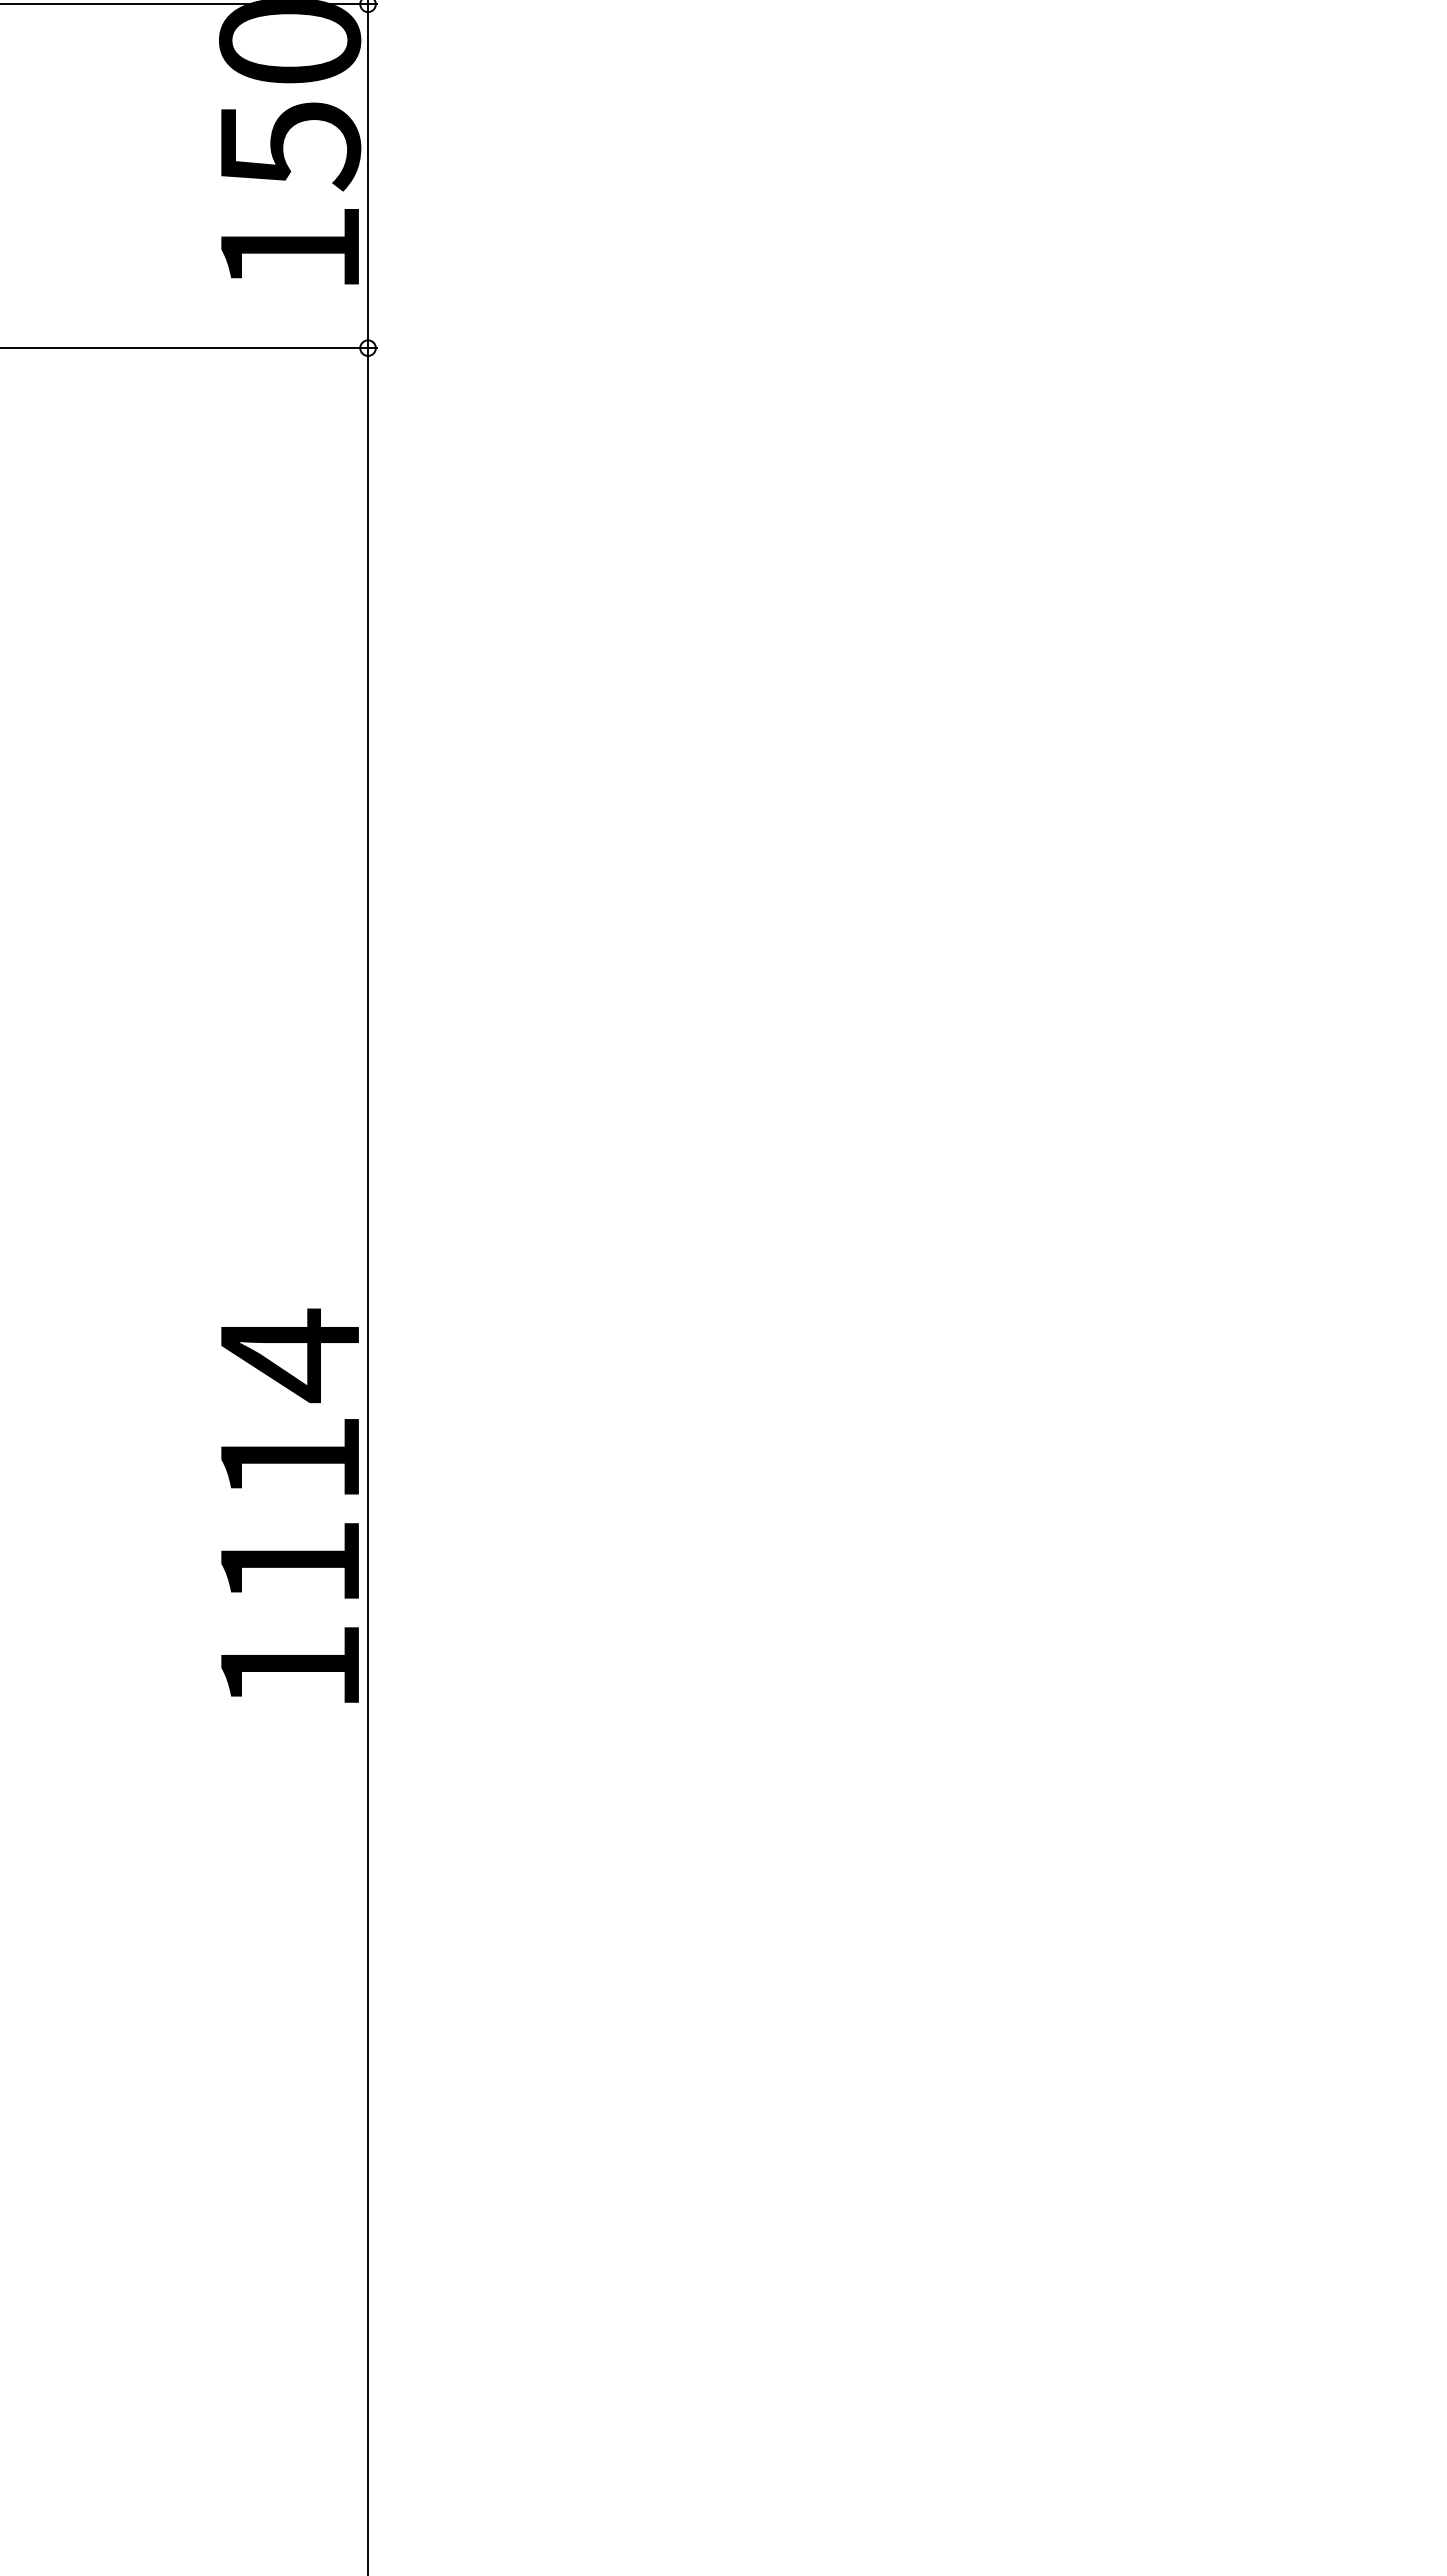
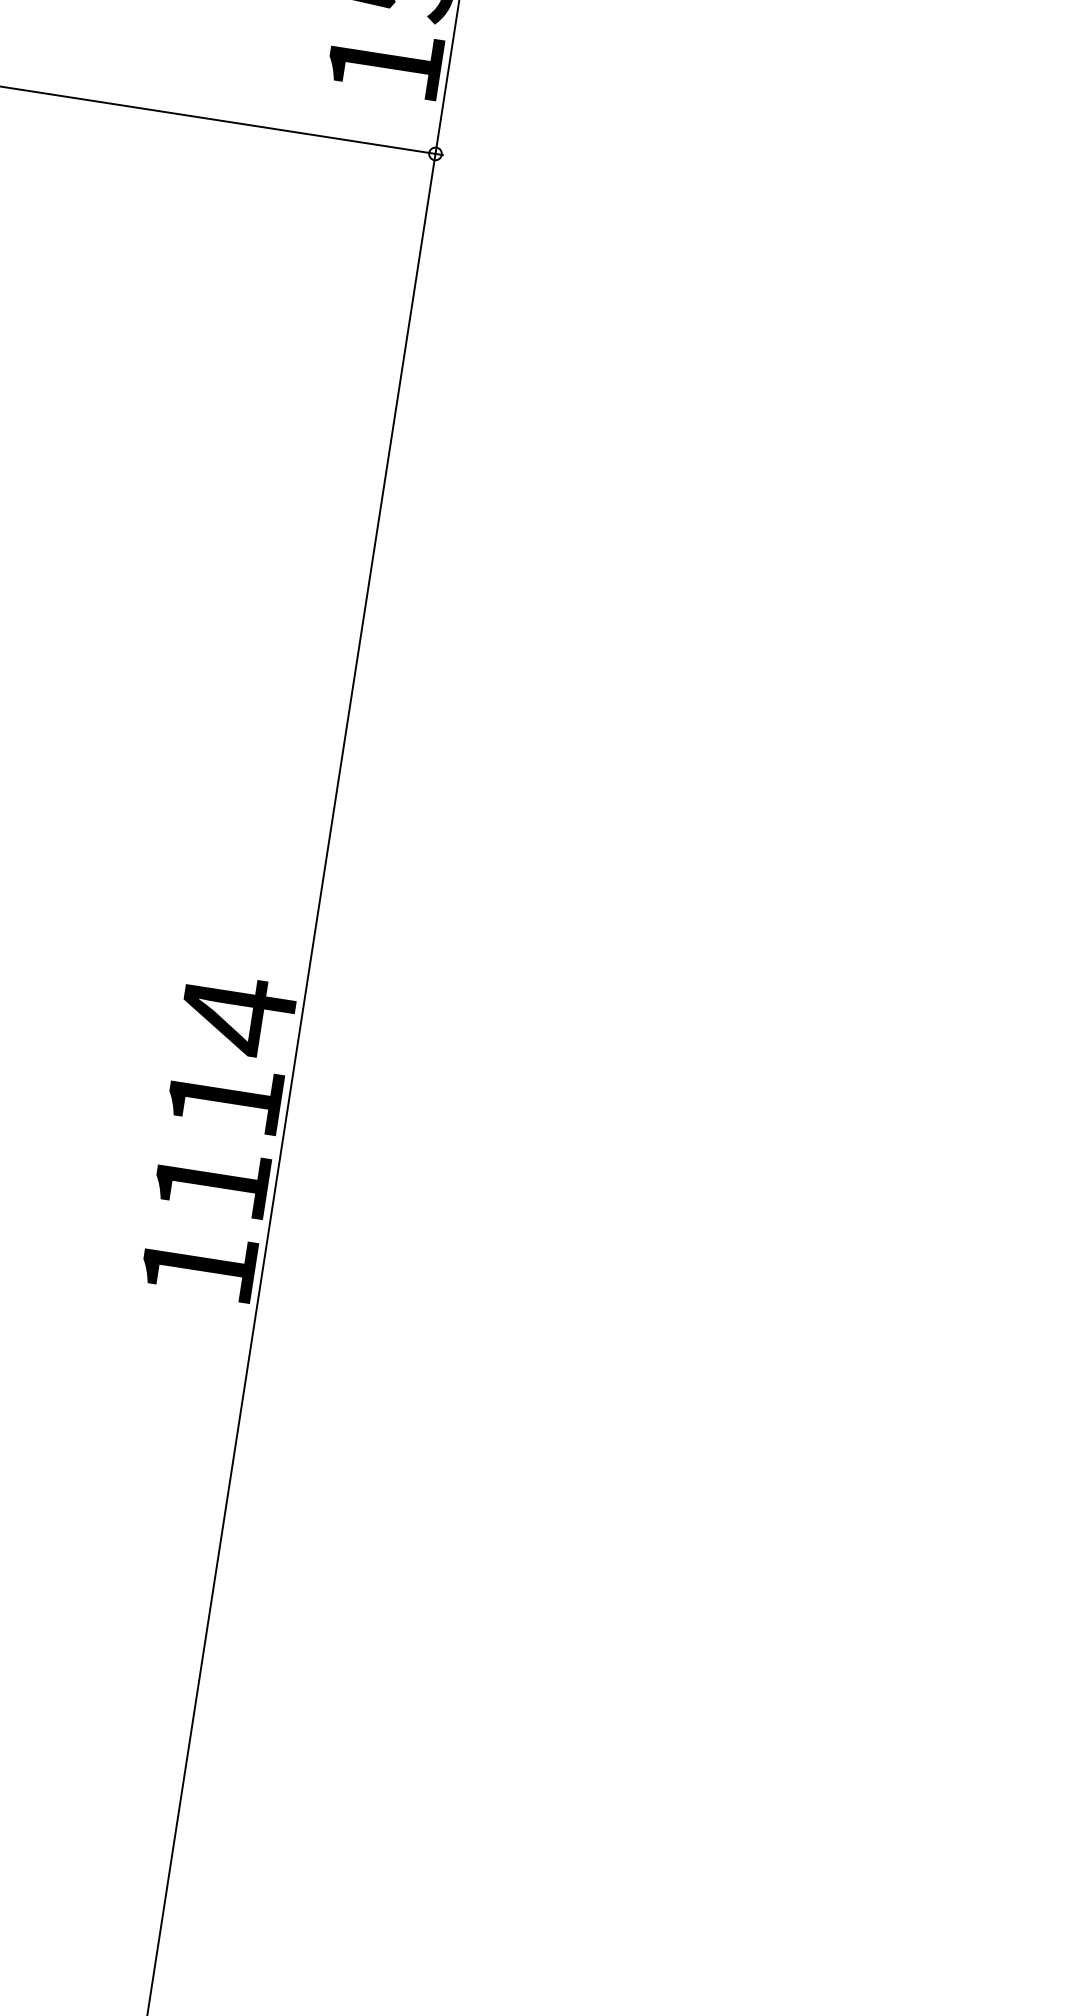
text: (289, 1505) -> (218, 1136), moved

